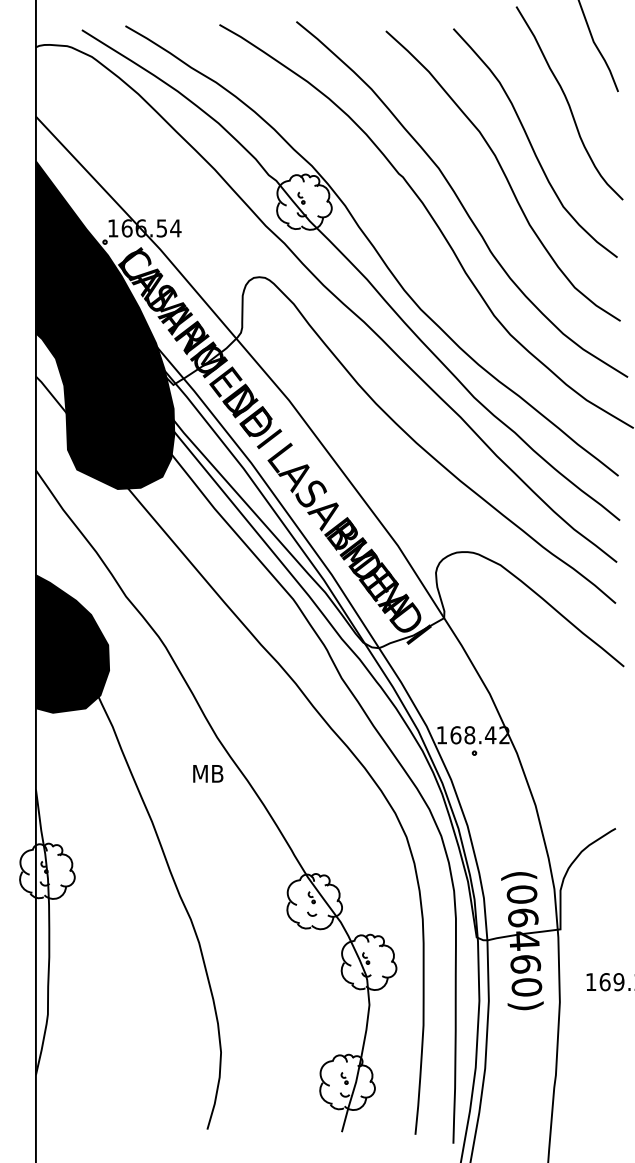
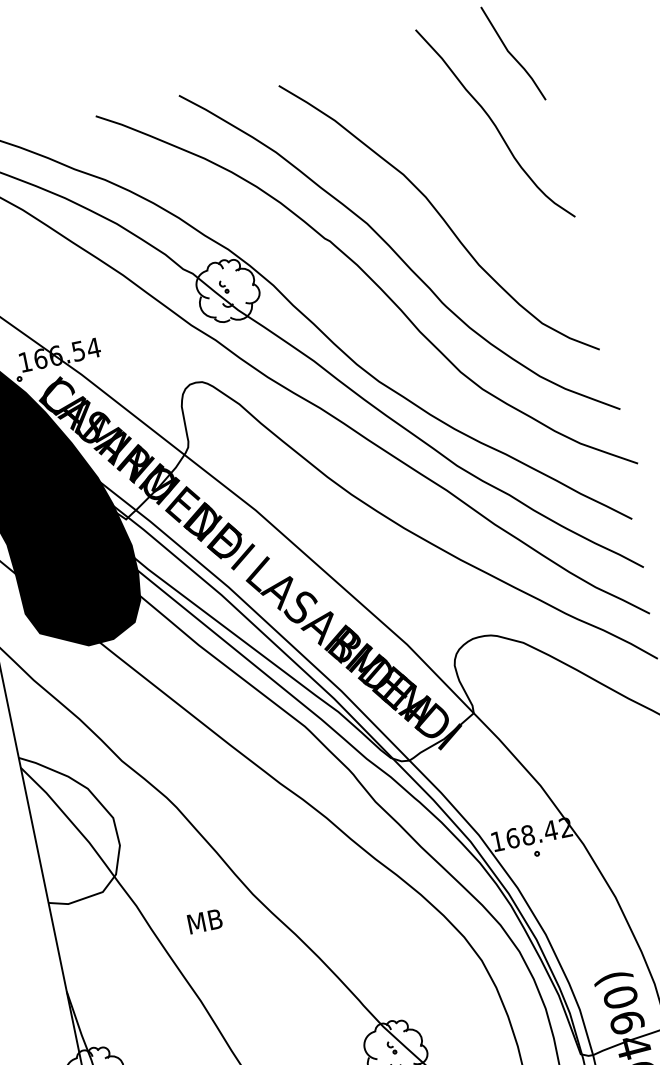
curve: (531, 143) -> (462, 175), removed
fill: (72, 643) -> (73, 824), removed
text: (208, 773) -> (205, 921), moved

